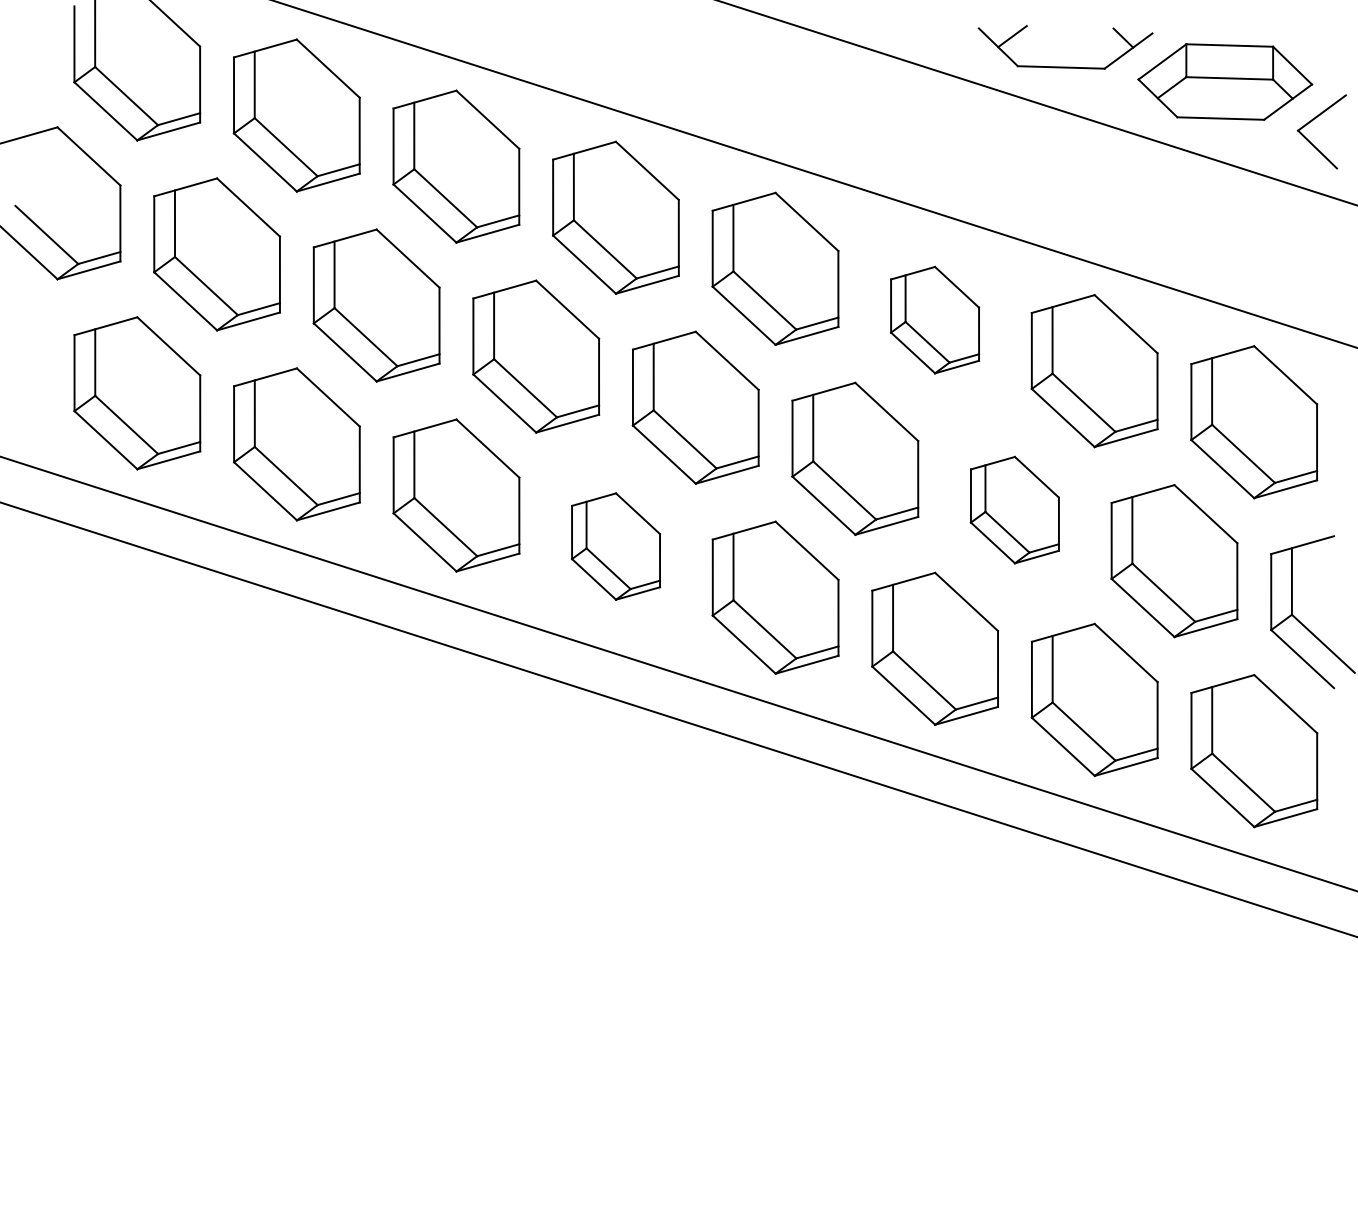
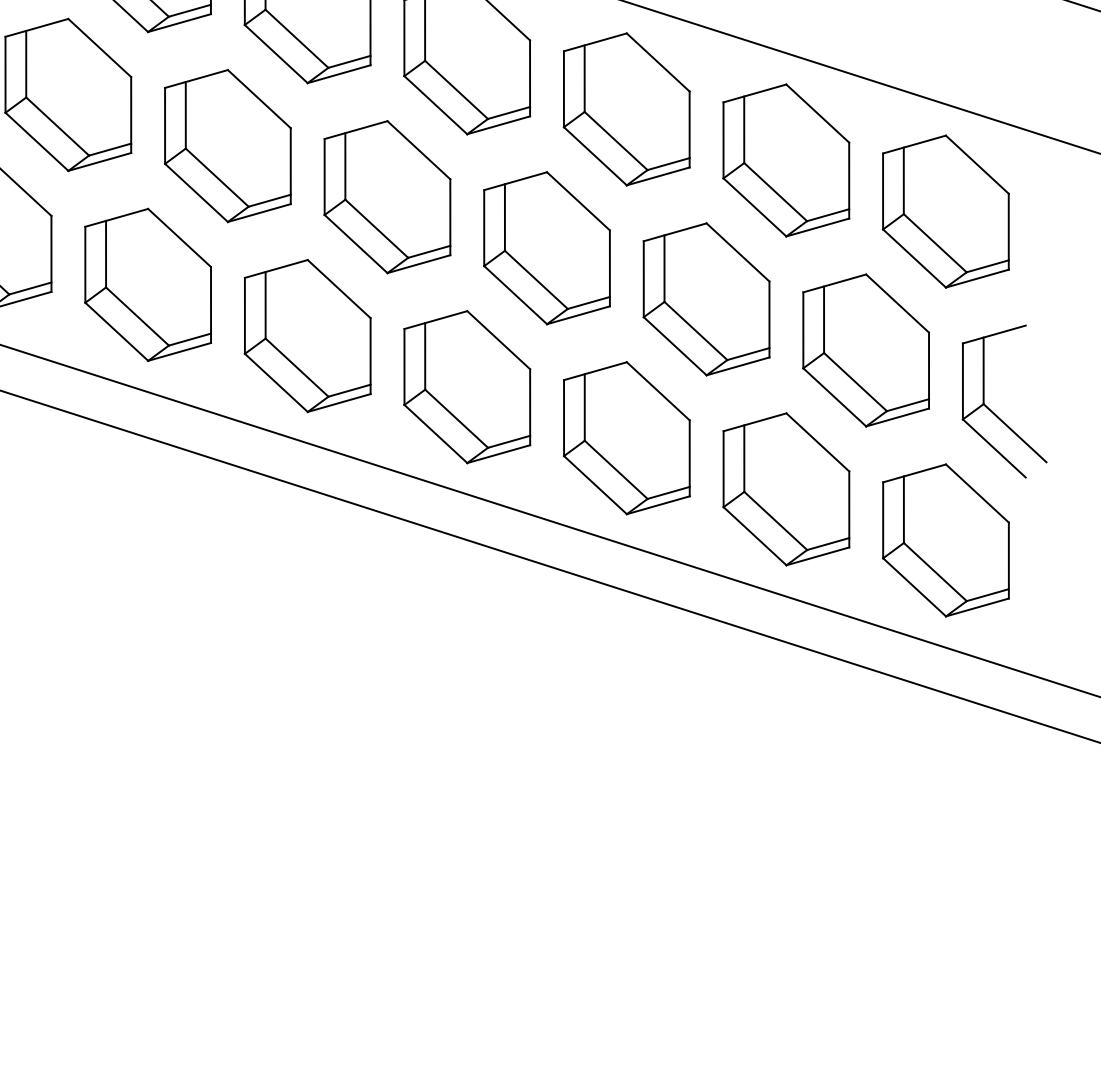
part: (934, 320) -> (626, 109), size x1.43
part: (1014, 510) -> (706, 299), size x1.43
part: (615, 546) -> (307, 335), size x1.43

